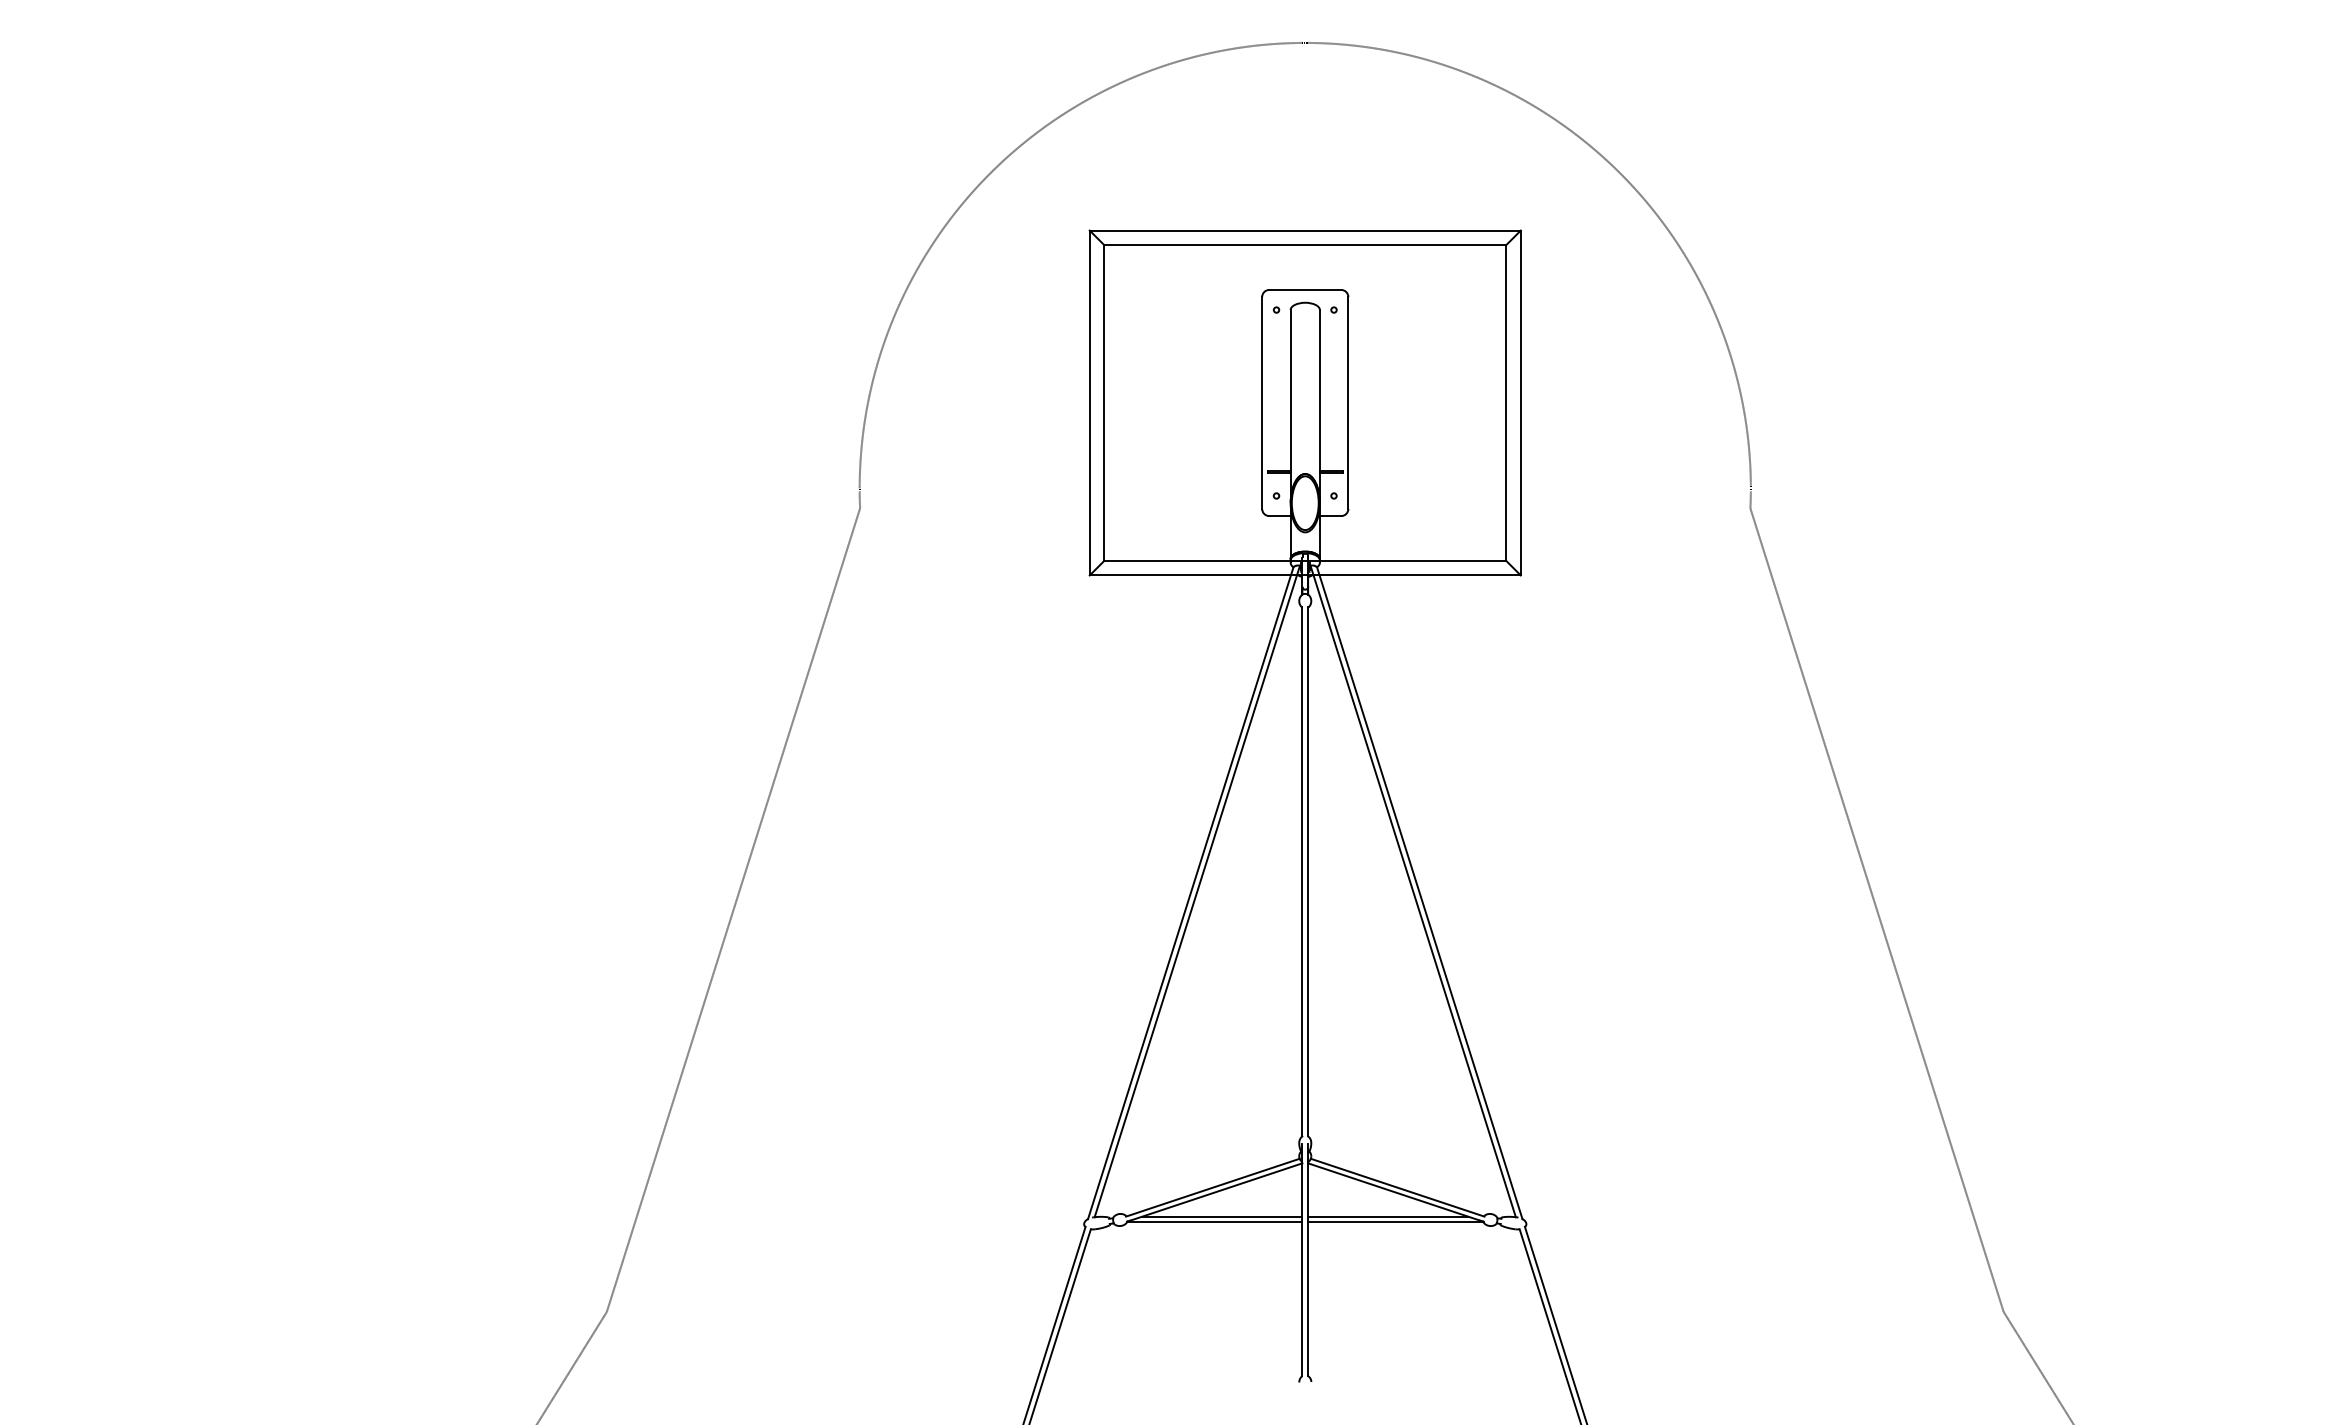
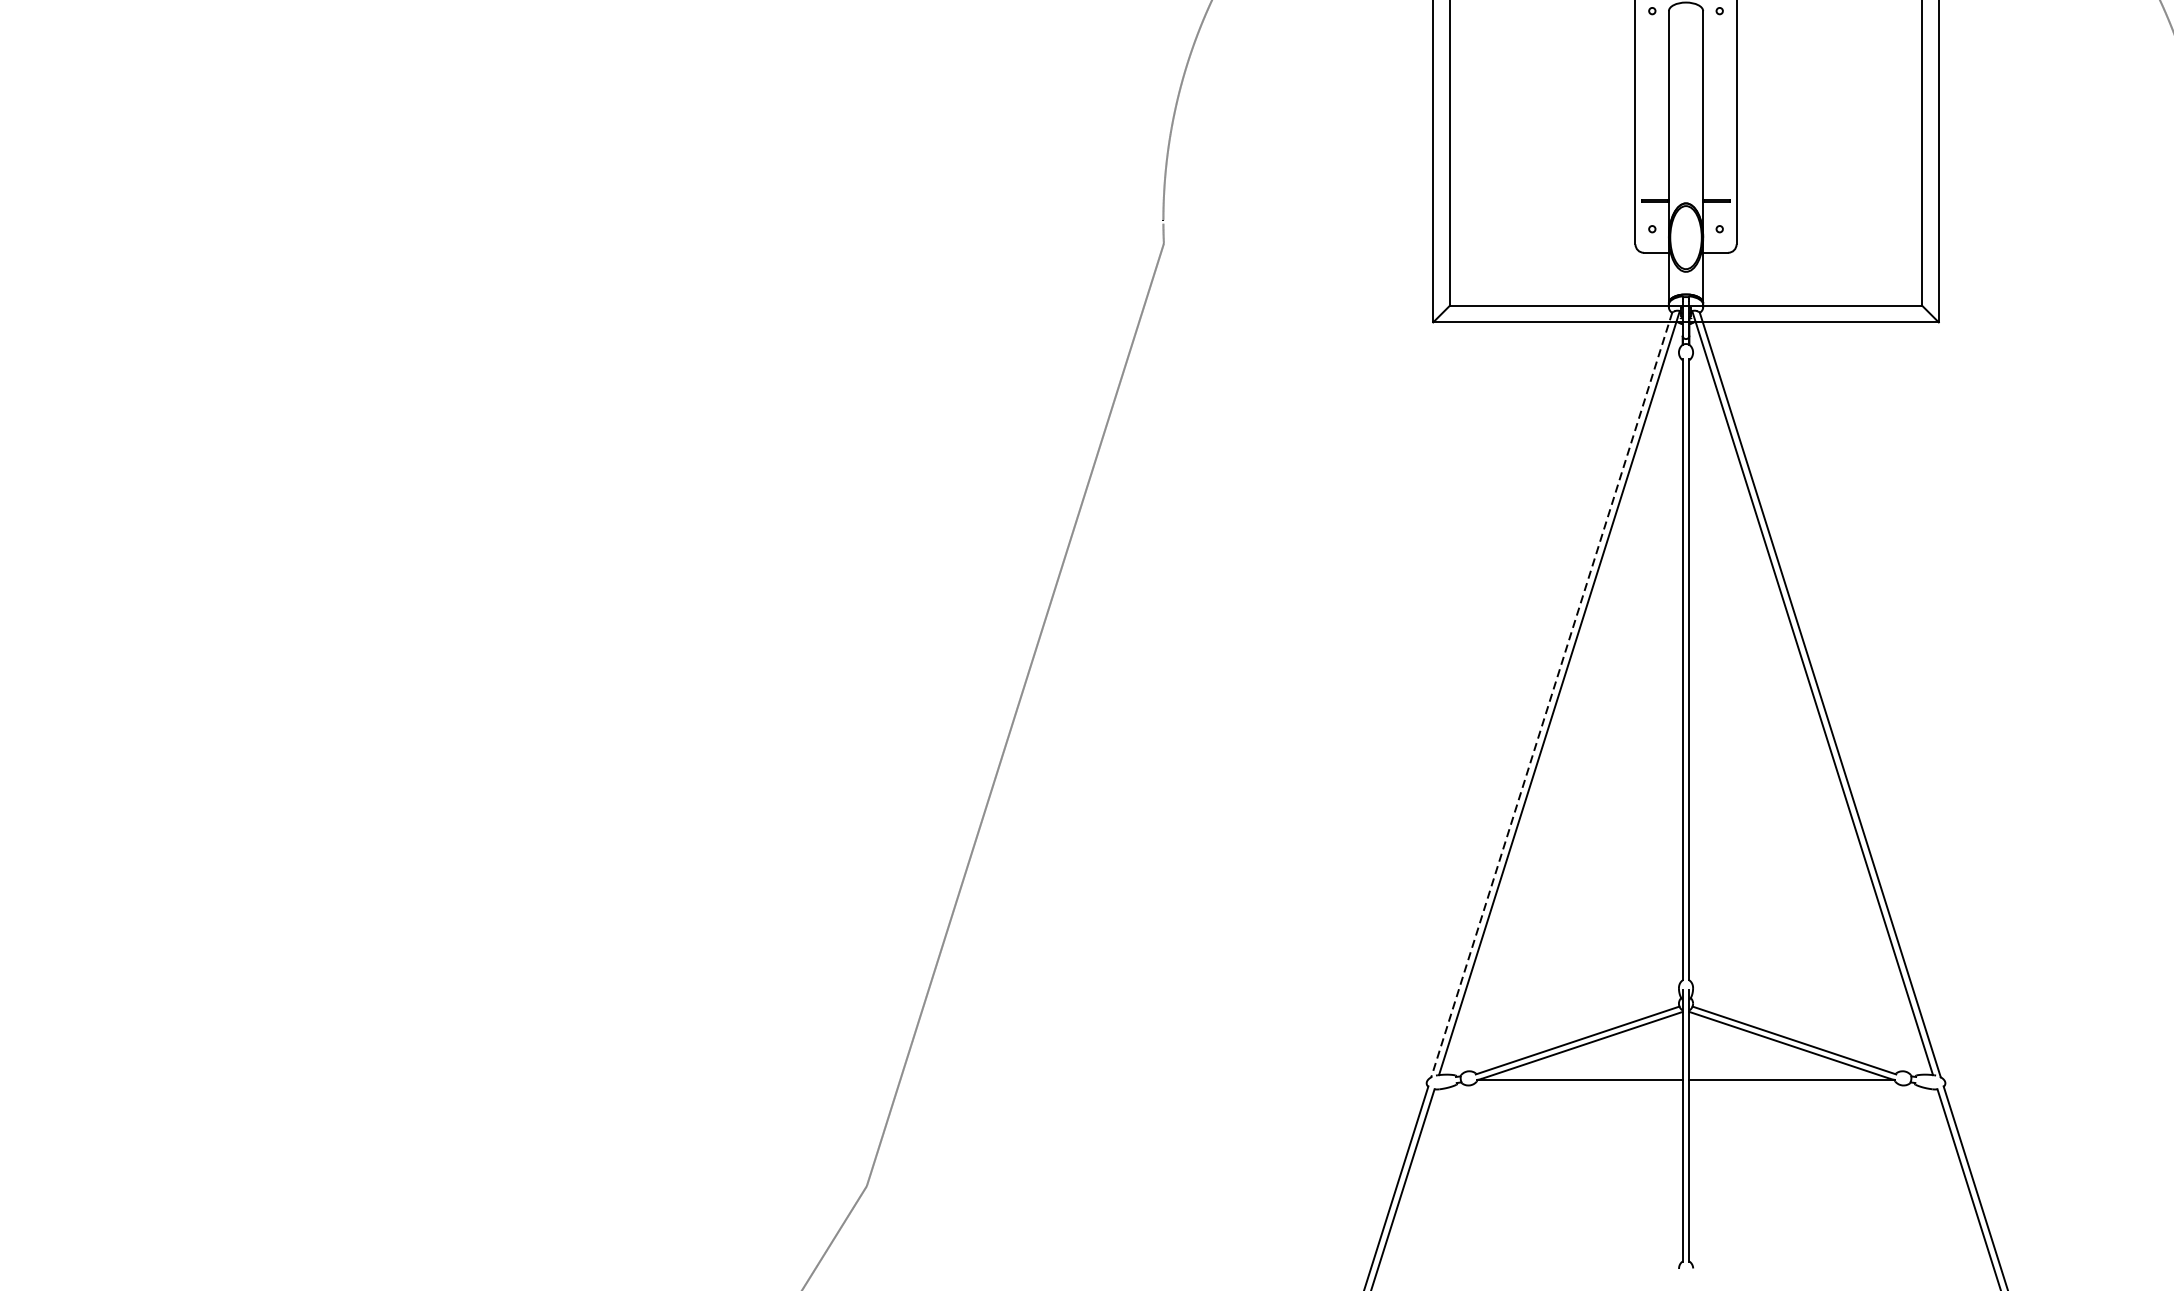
line: (1190, 893) -> (1551, 695), solid -> dashed
line: (1222, 1216) -> (1588, 1074), removed
line: (1388, 1216) -> (1783, 1074), removed

